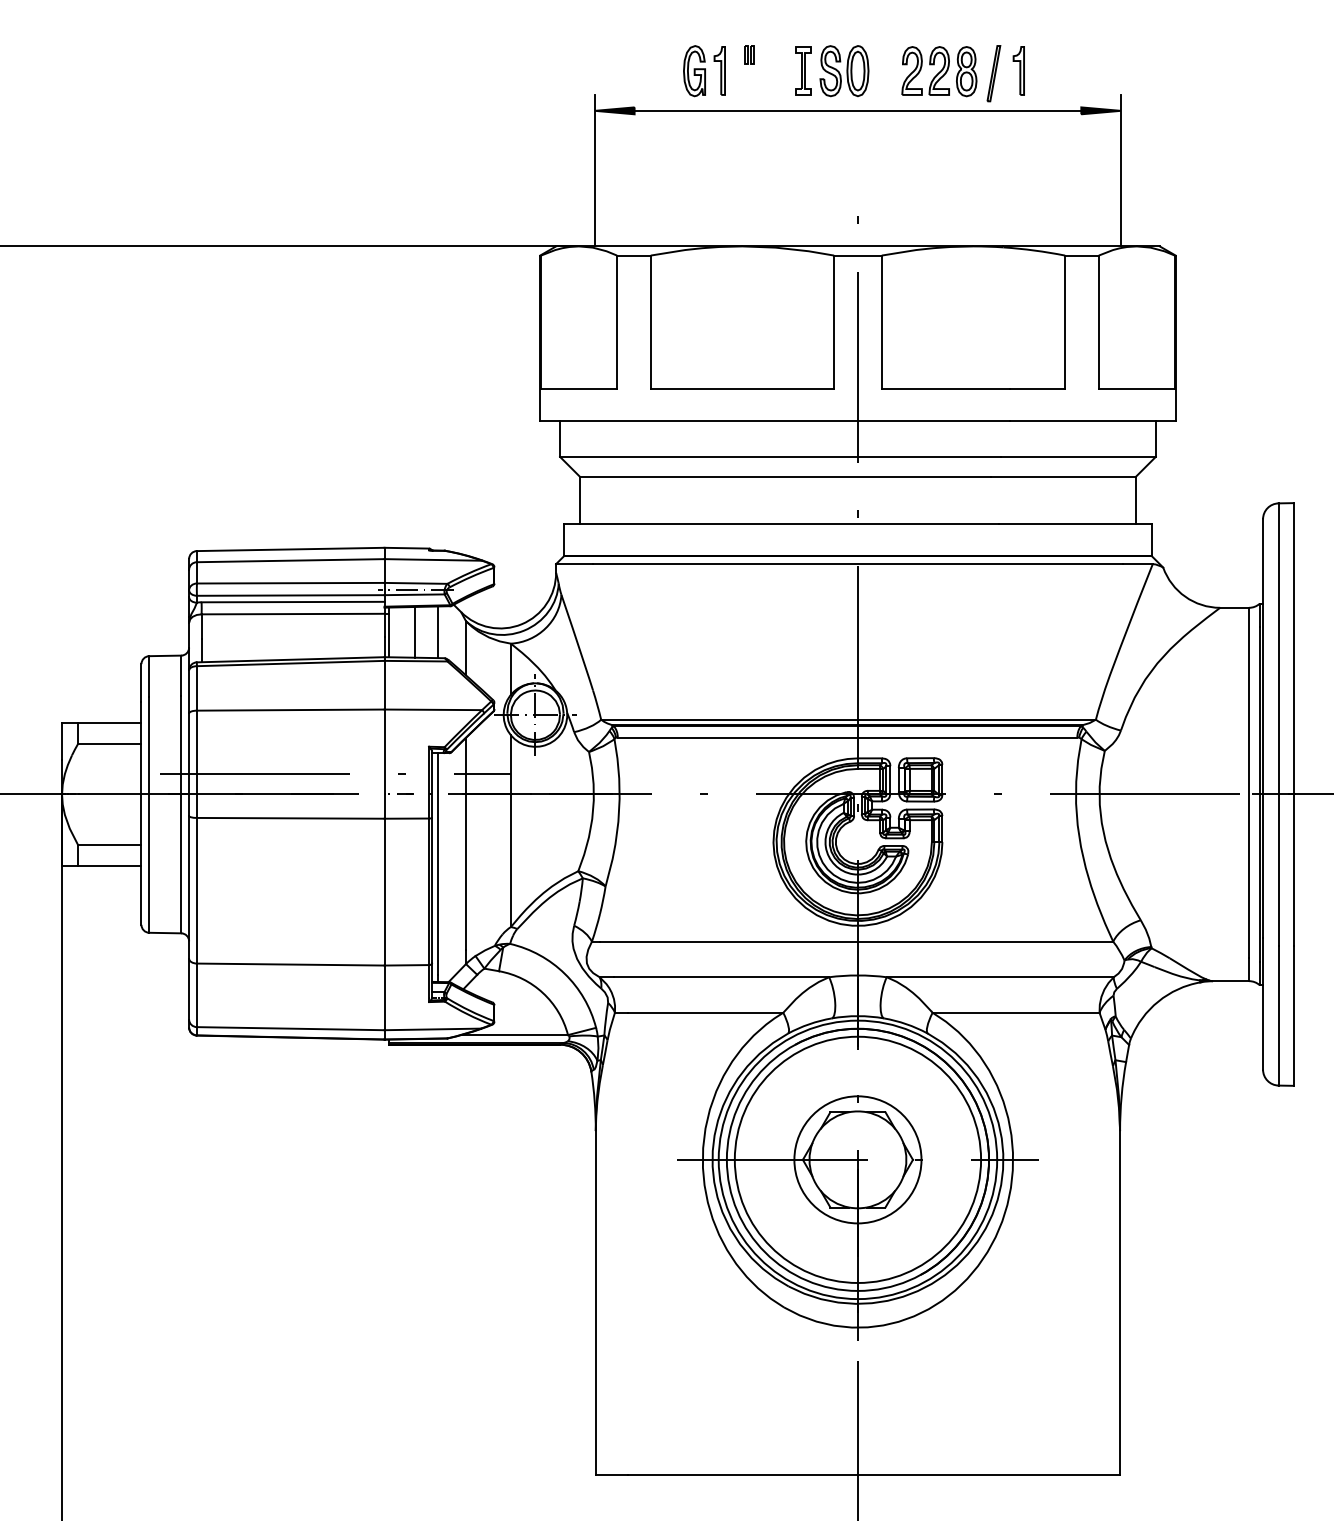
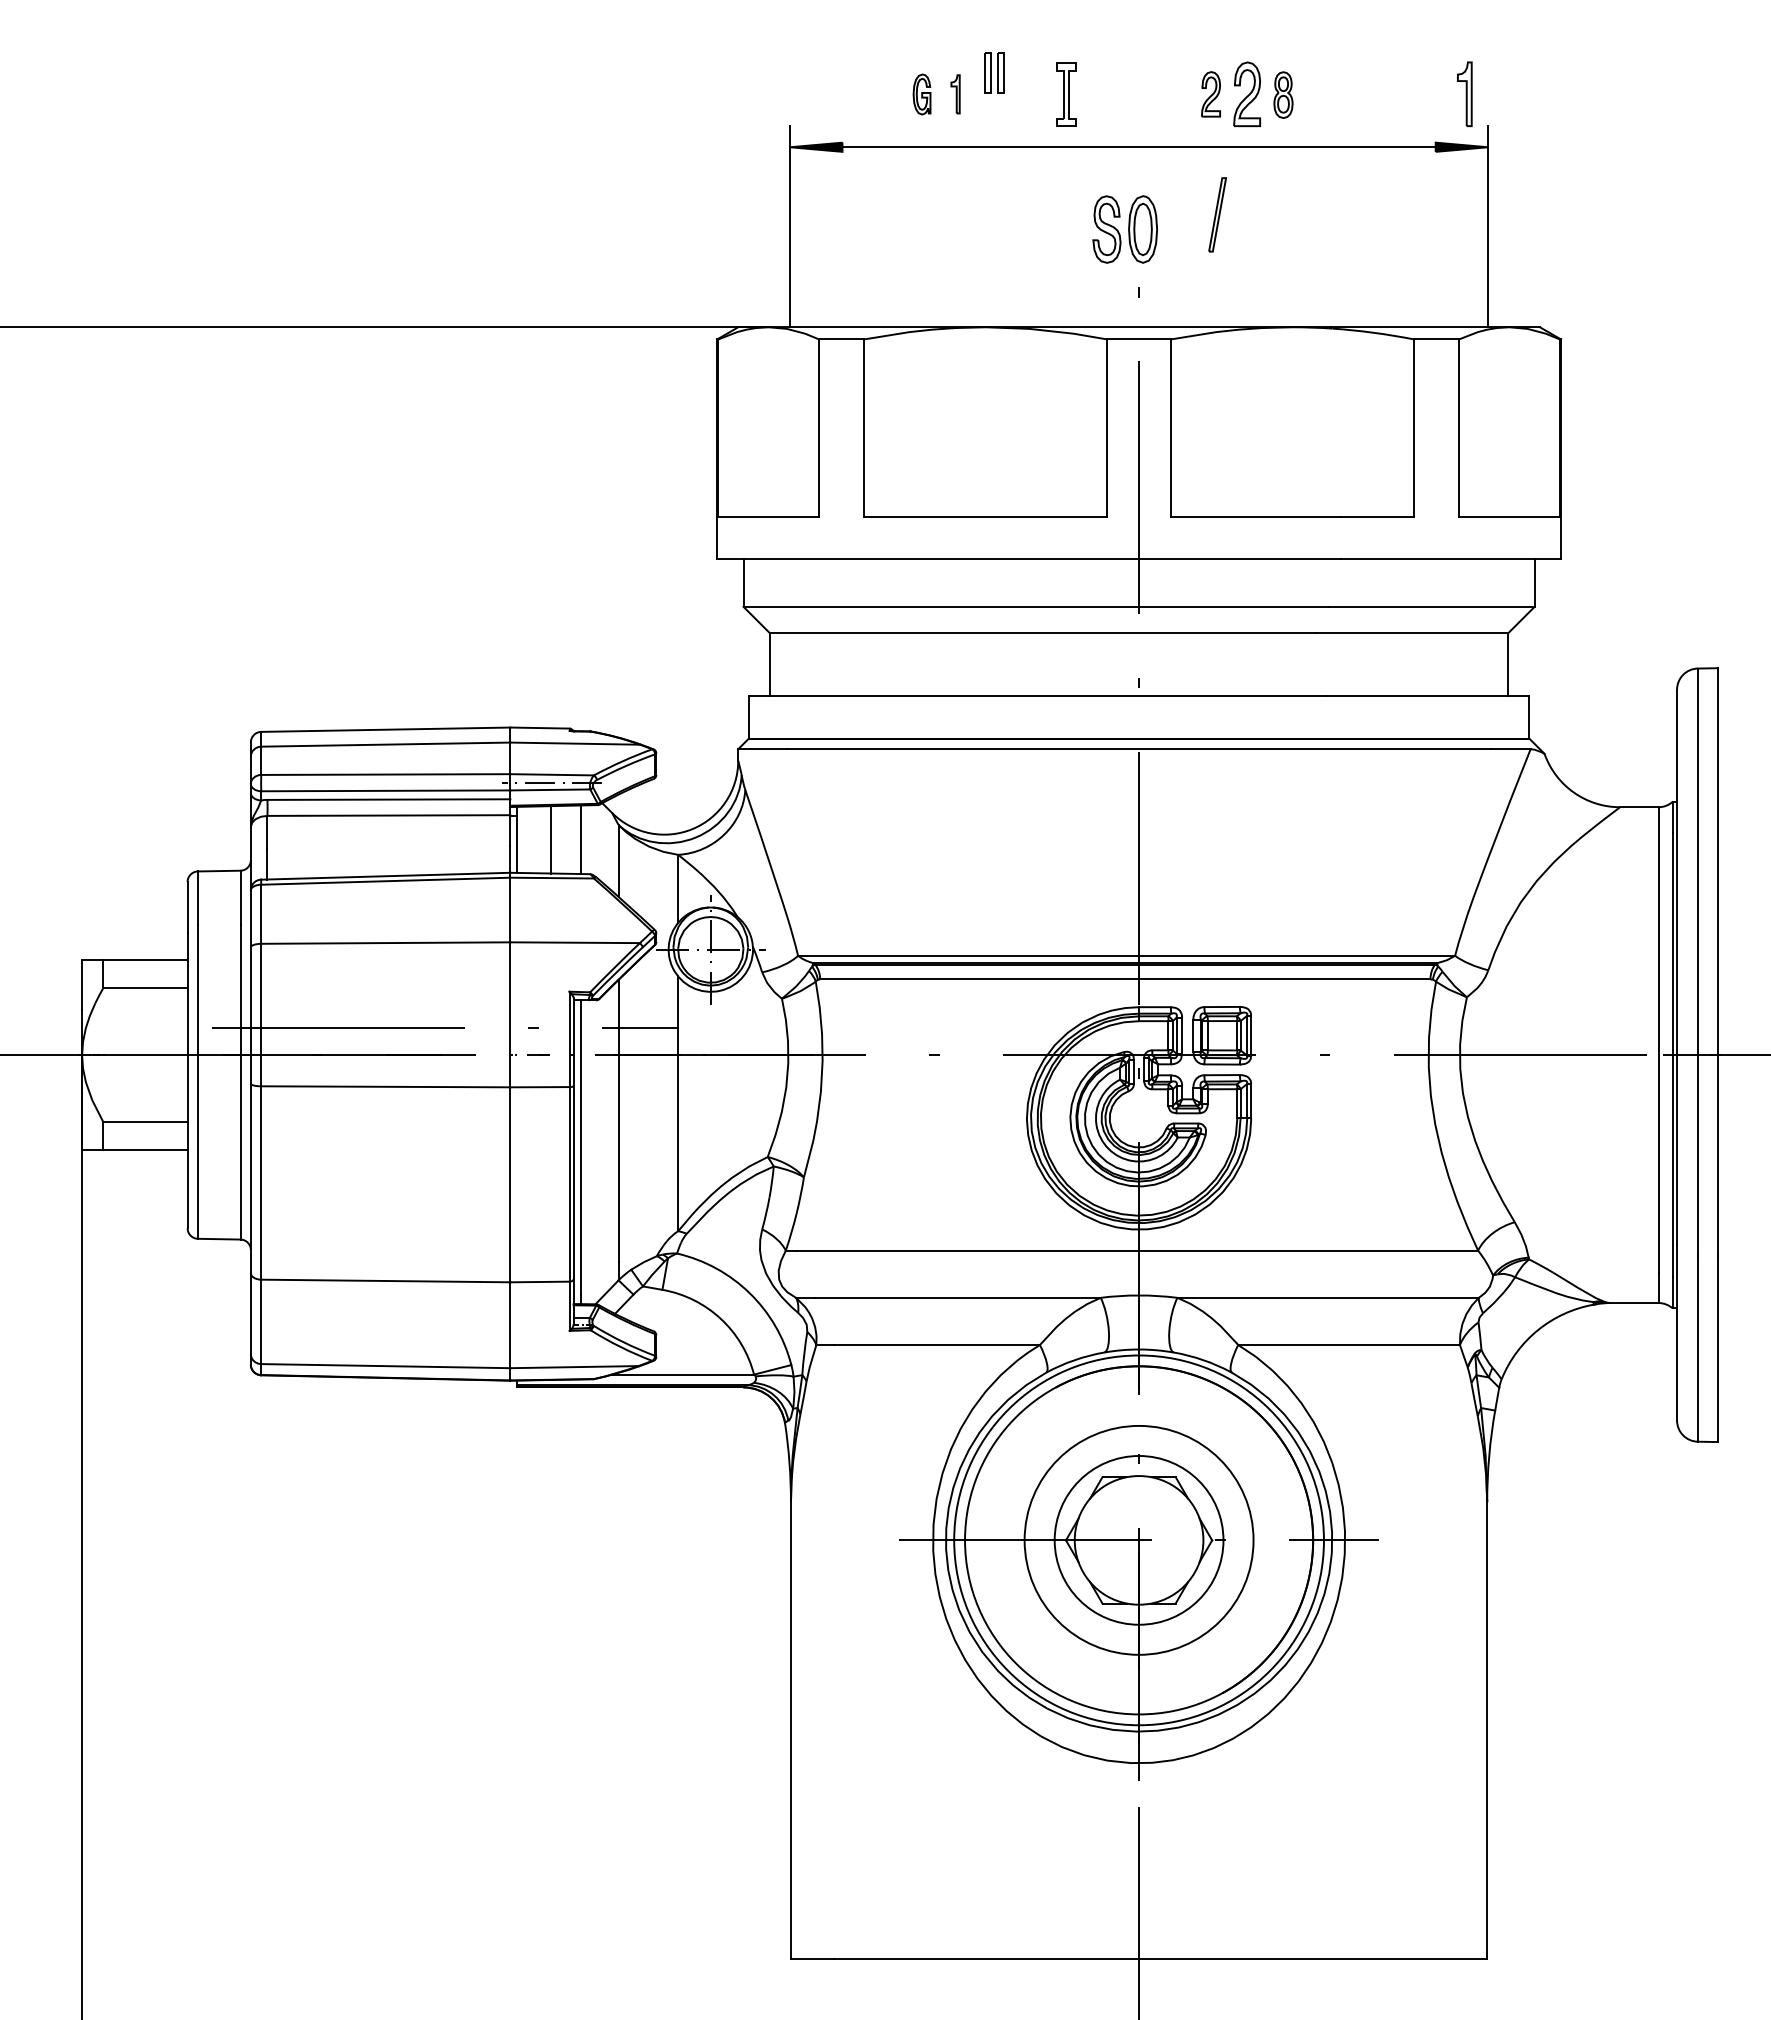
part: (749, 54) -> (994, 72), size x1.6
part: (694, 71) -> (921, 94), size x0.6
part: (719, 71) -> (955, 94), size x0.6
part: (843, 71) -> (1124, 229), moved
part: (911, 71) -> (1210, 94), size x0.7
part: (966, 71) -> (1283, 94), size x0.7
part: (1018, 71) -> (1464, 94), moved
part: (993, 73) -> (1217, 214), moved
circle: (857, 1159) -> (1138, 1539), size x0.7

